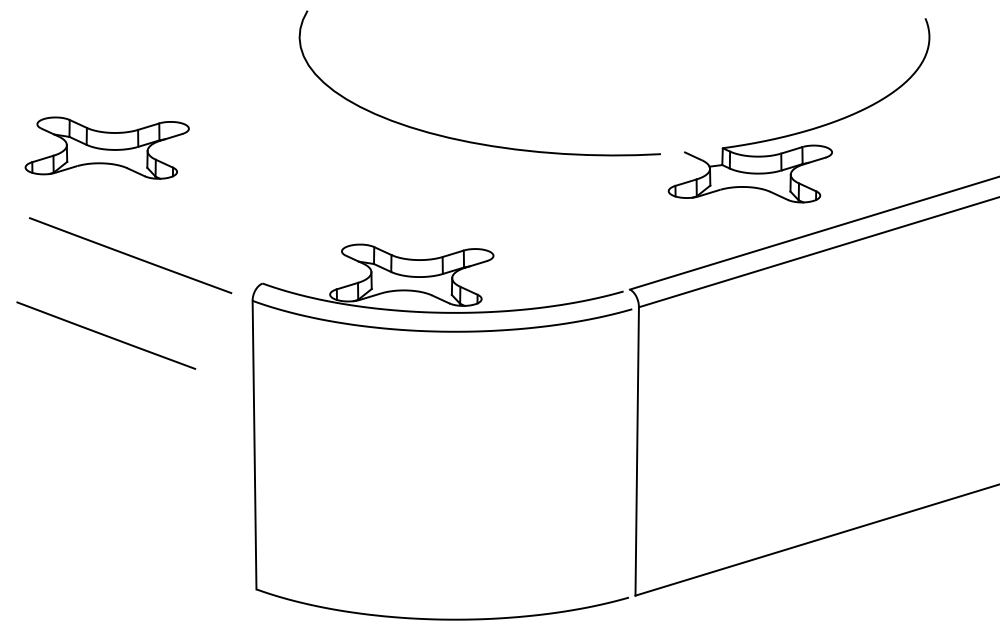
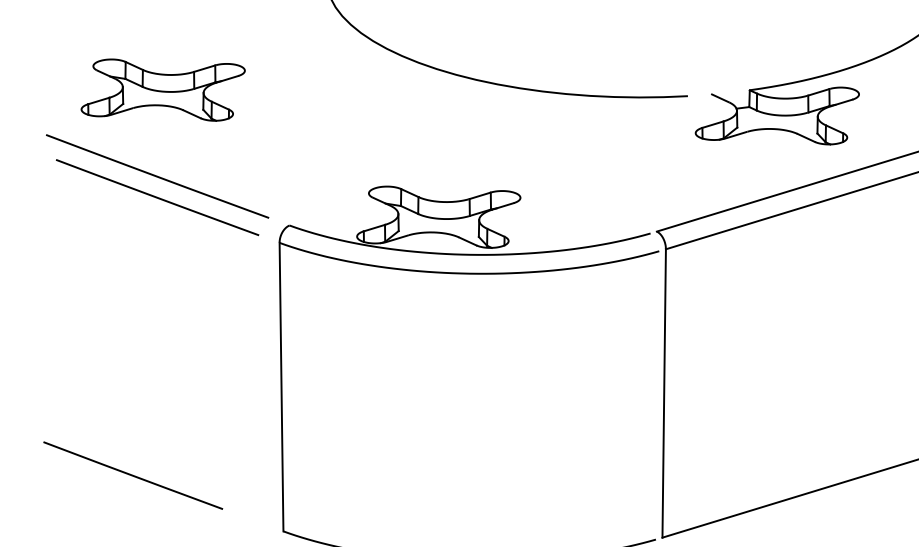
part: (106, 147) -> (162, 89), moved
line: (130, 234) -> (157, 176), added
line: (106, 335) -> (133, 475), moved

